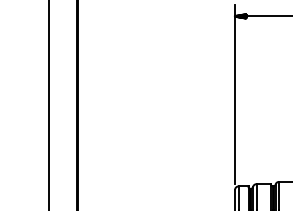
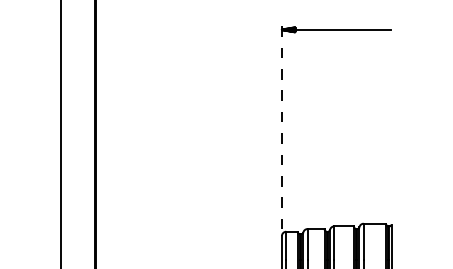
line: (234, 94) -> (281, 122), solid -> dashed

